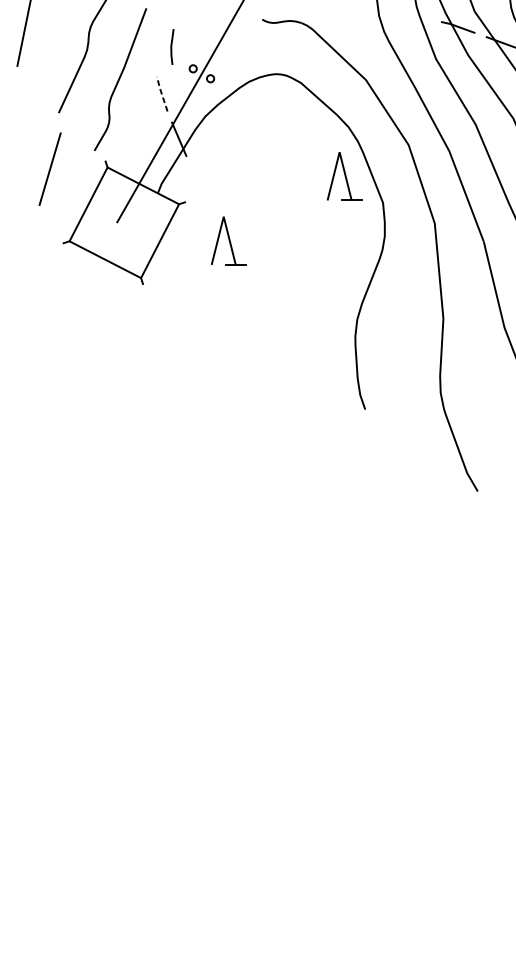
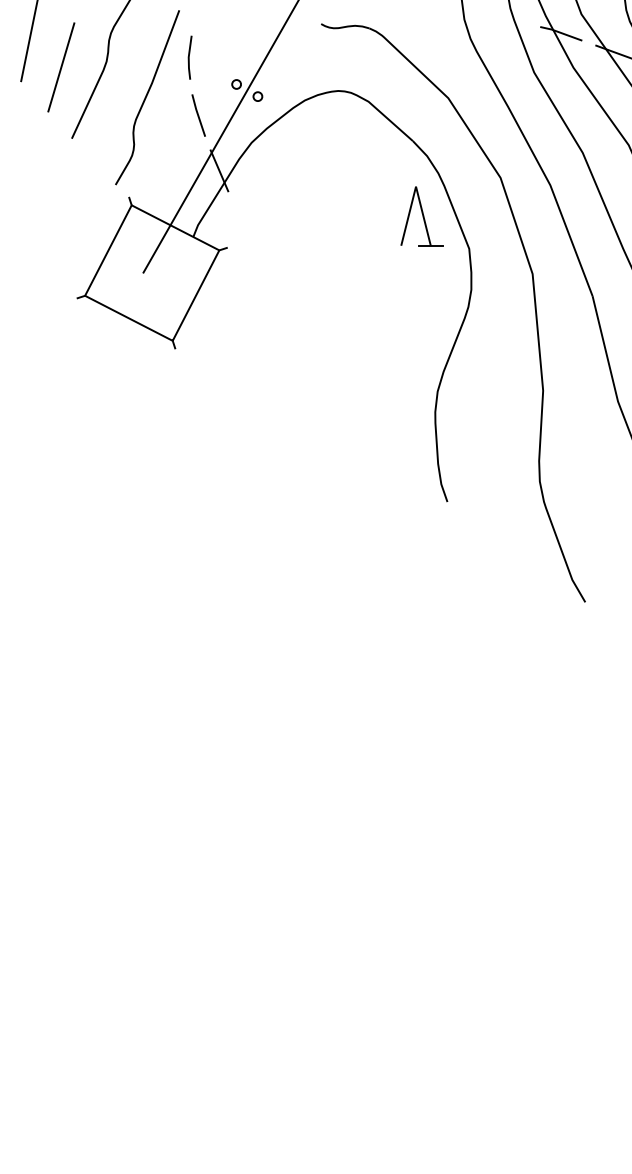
line: (171, 46) -> (189, 57), moved
line: (162, 93) -> (198, 114), dashed -> solid
line: (50, 169) -> (61, 67), moved
part: (228, 241) -> (279, 295), removed

